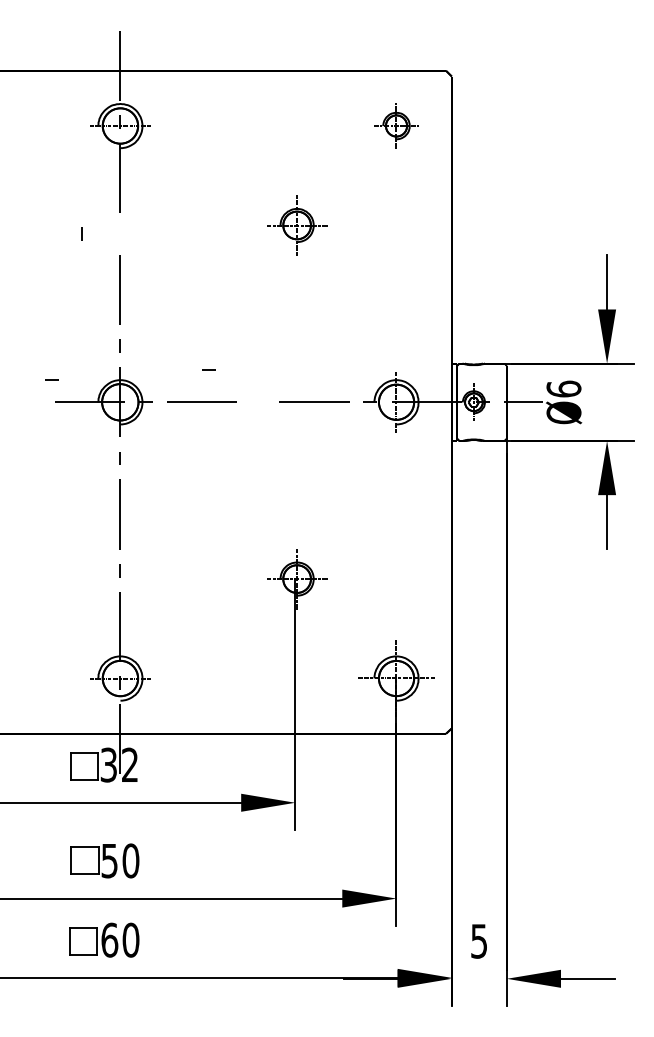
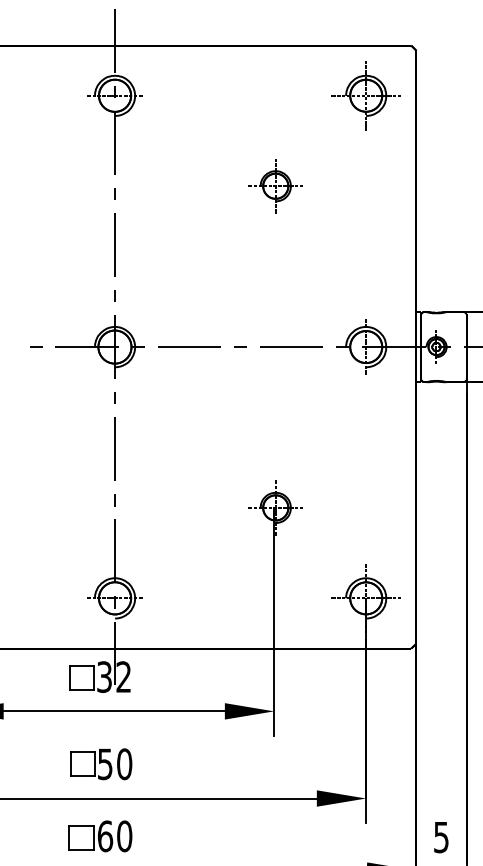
part: (396, 125) -> (366, 95), size x1.67
line: (81, 233) -> (114, 193), moved
line: (208, 369) -> (239, 346), moved
line: (51, 379) -> (35, 346), moved

